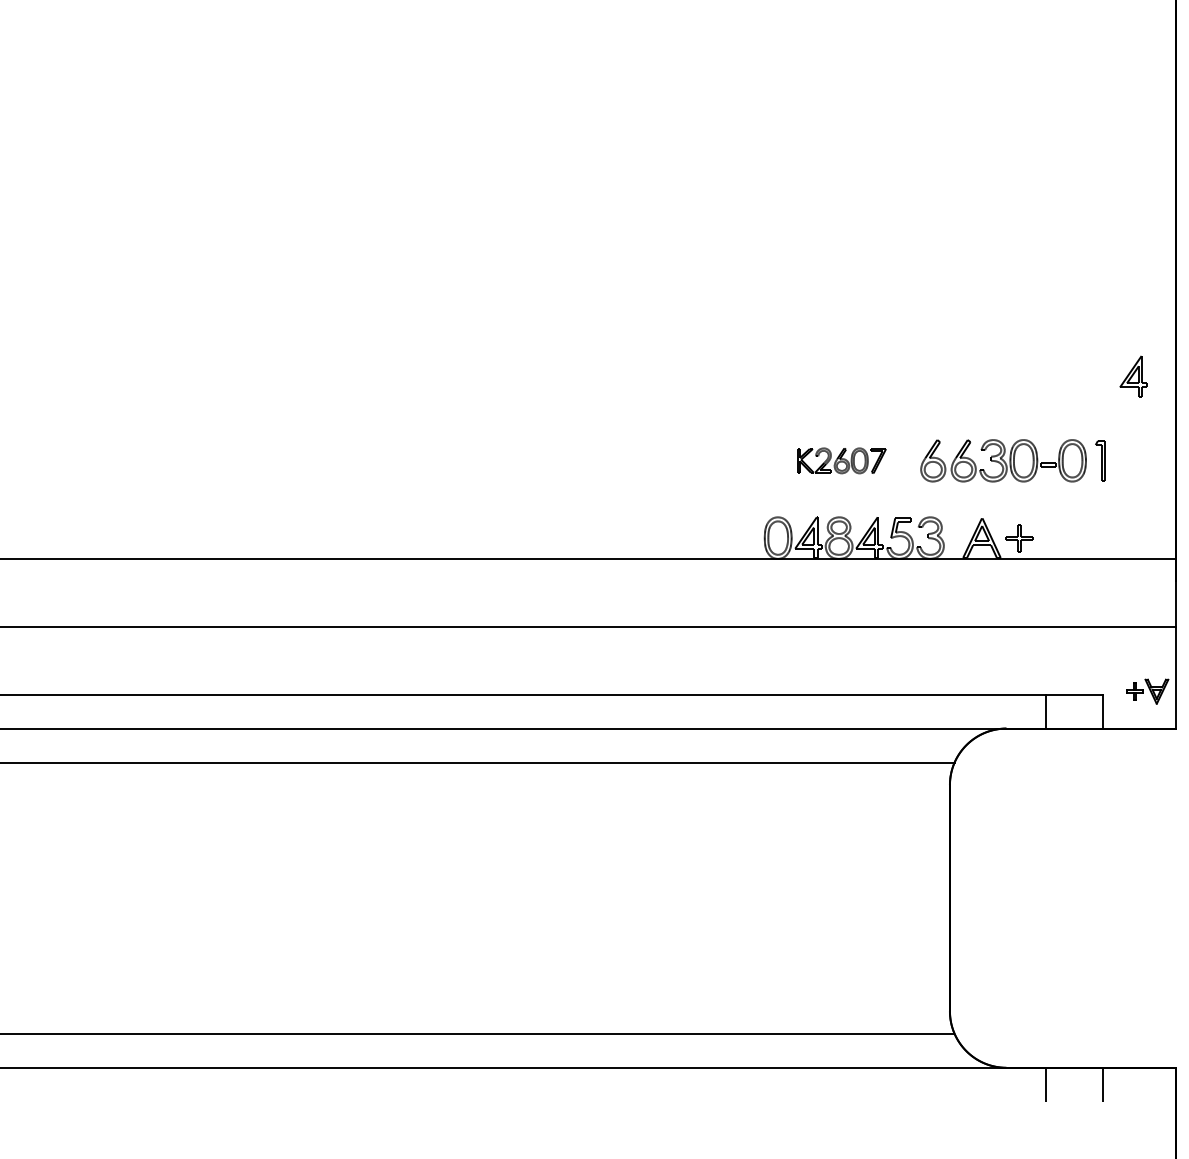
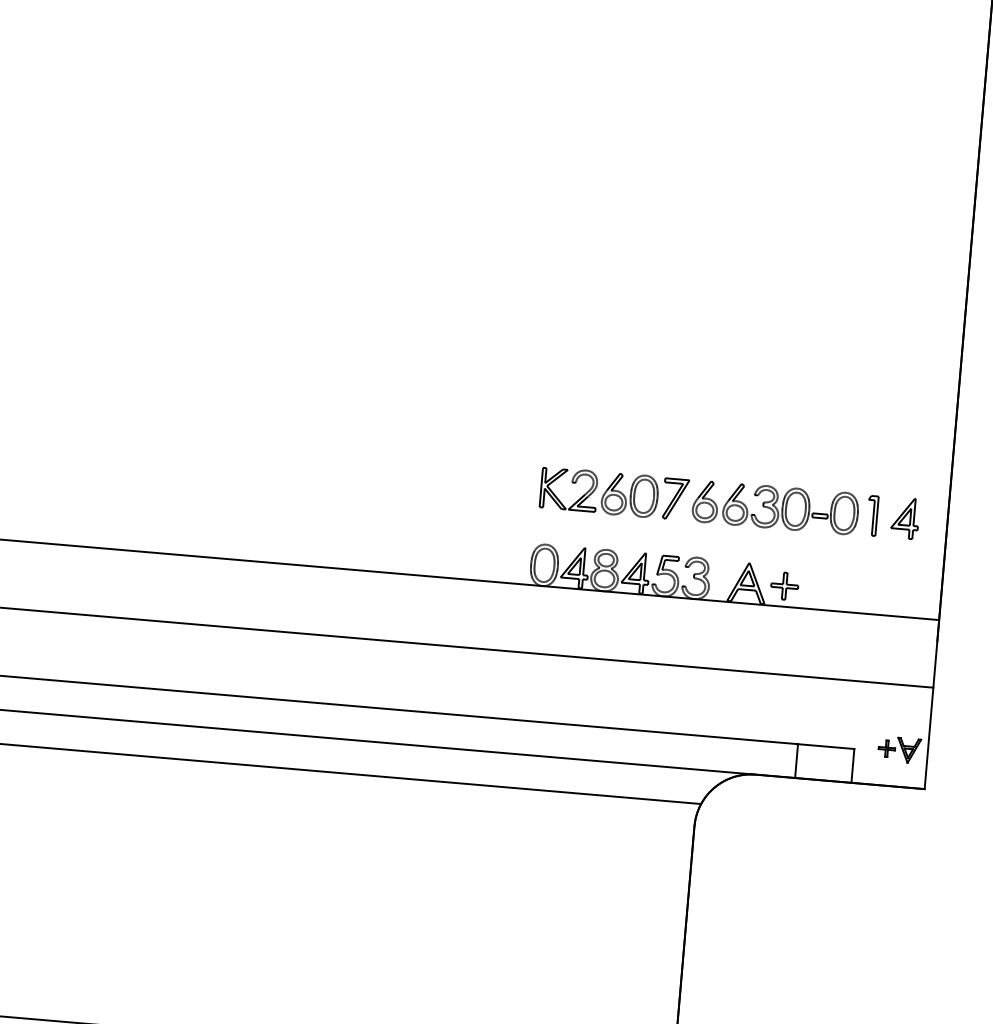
part: (1133, 376) -> (905, 518), moved
part: (841, 460) -> (614, 493), size x1.67

